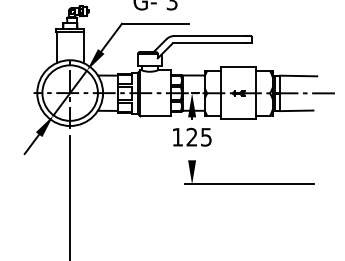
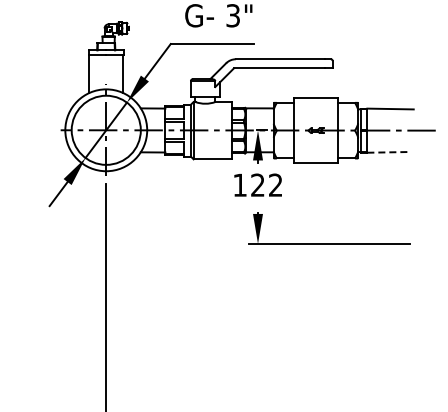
line: (296, 110) -> (388, 152), solid -> dashed
text: (206, 136) -> (275, 184), 125 -> 122

